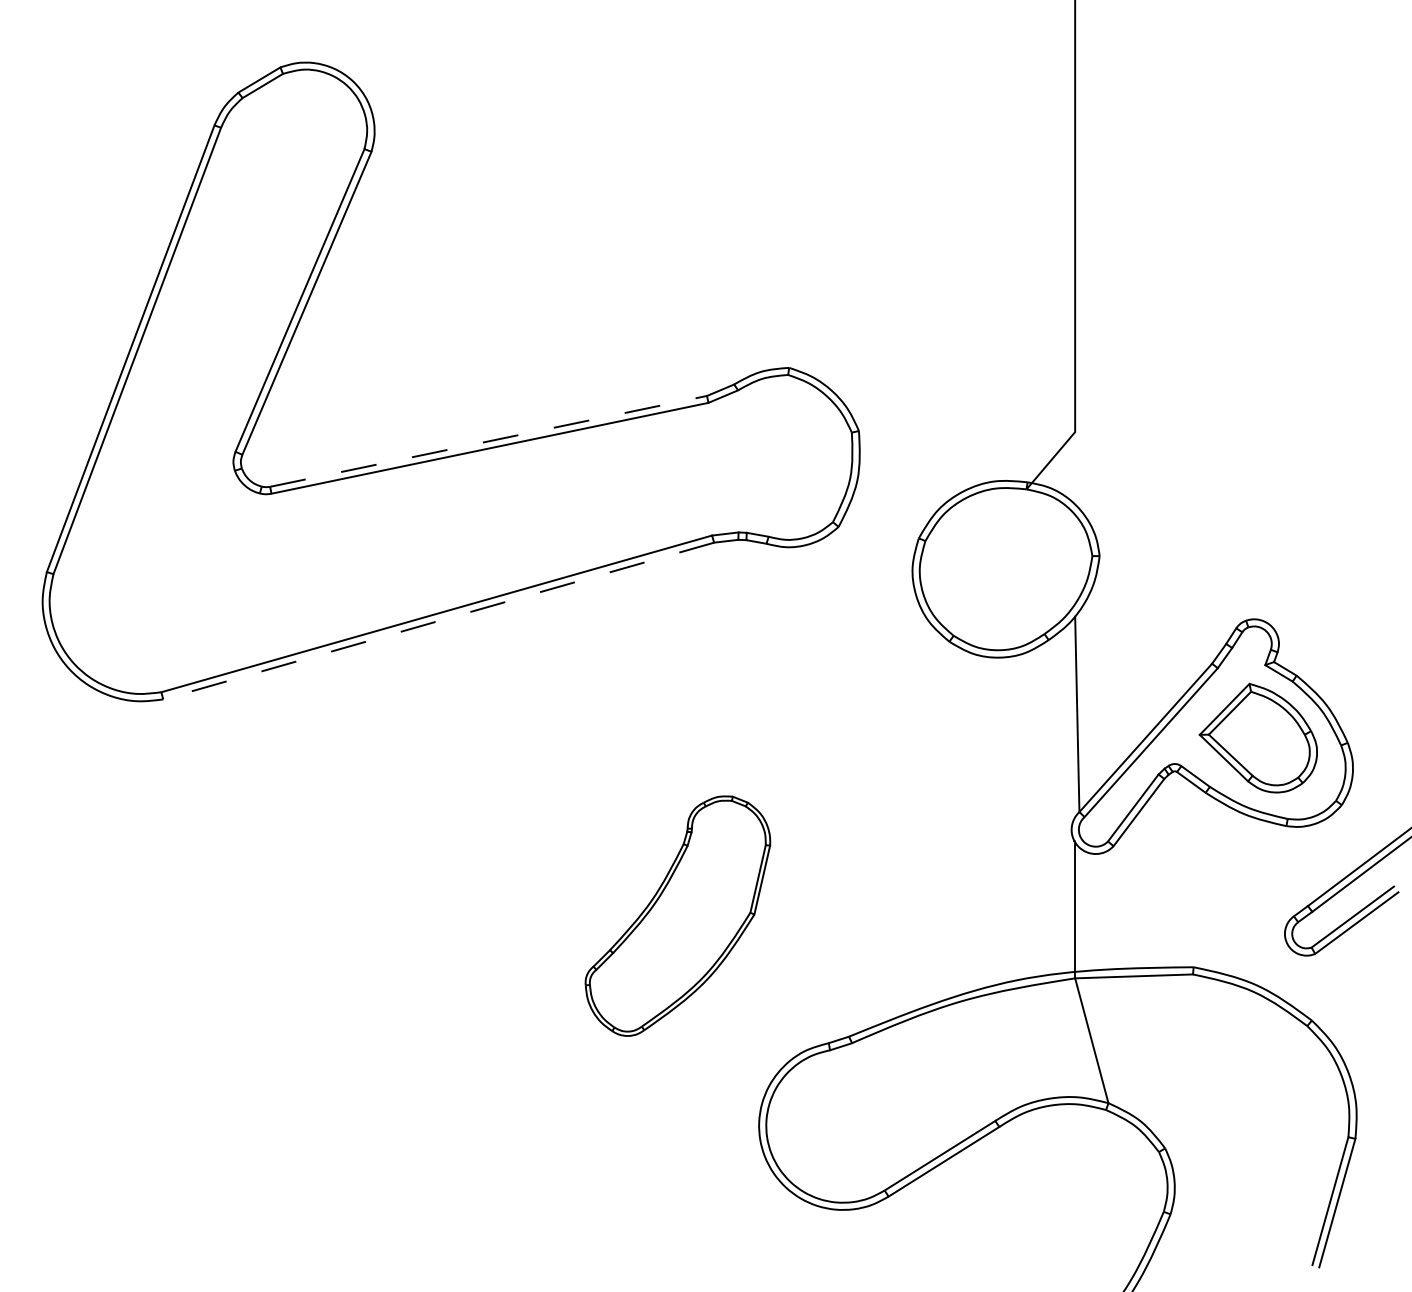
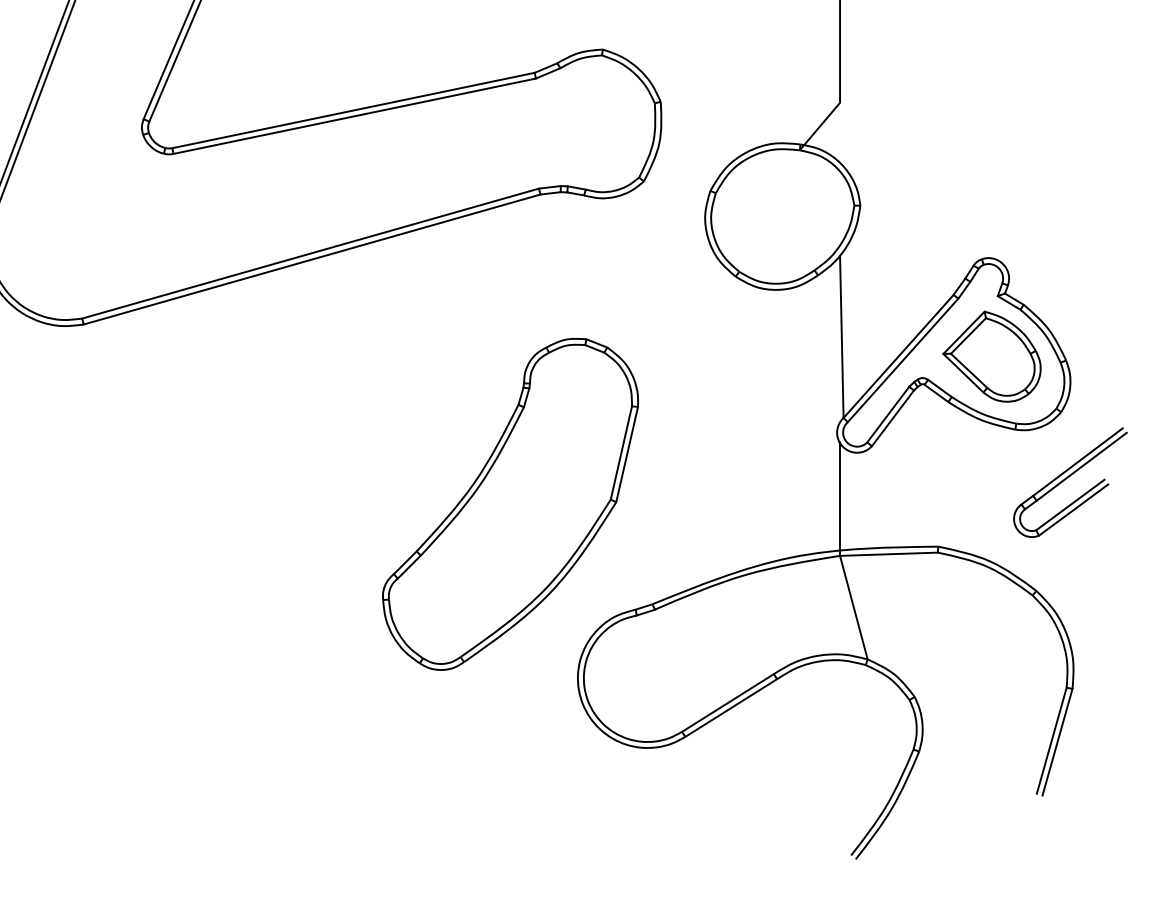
line: (489, 441) -> (354, 110), dashed -> solid
line: (438, 621) -> (312, 259), dashed -> solid
part: (677, 915) -> (510, 503), size x1.67

